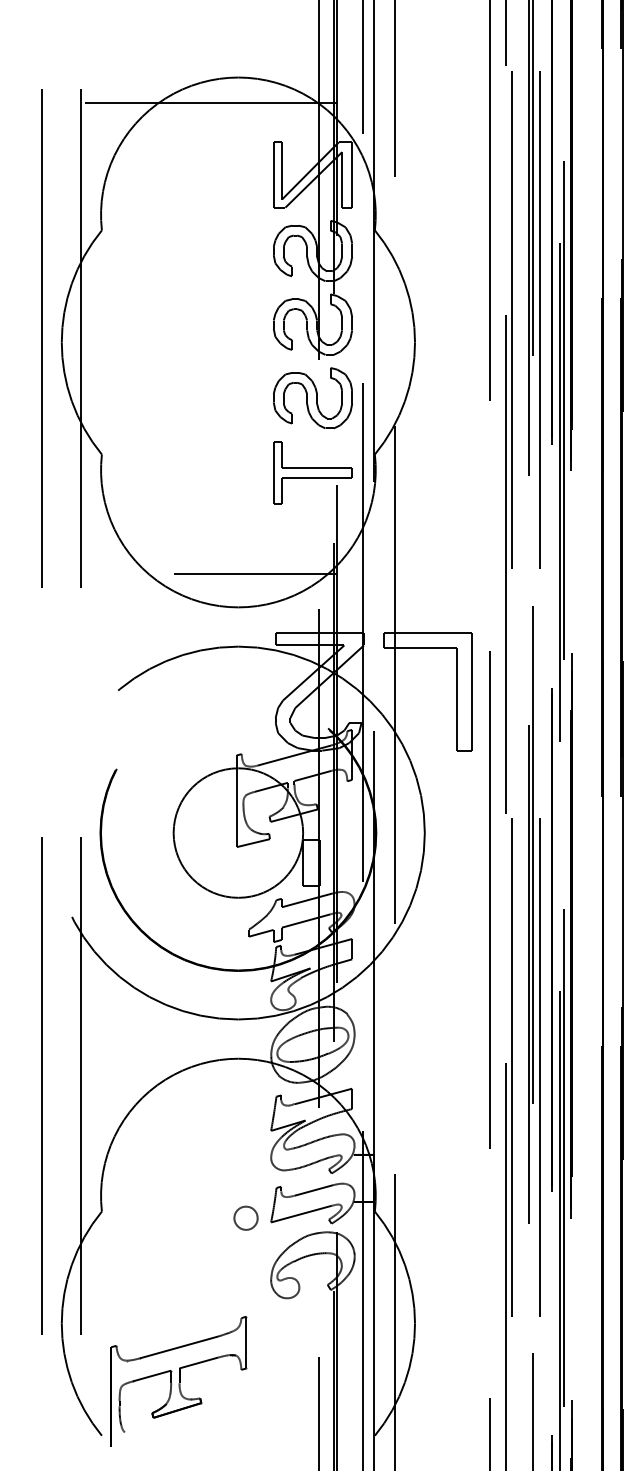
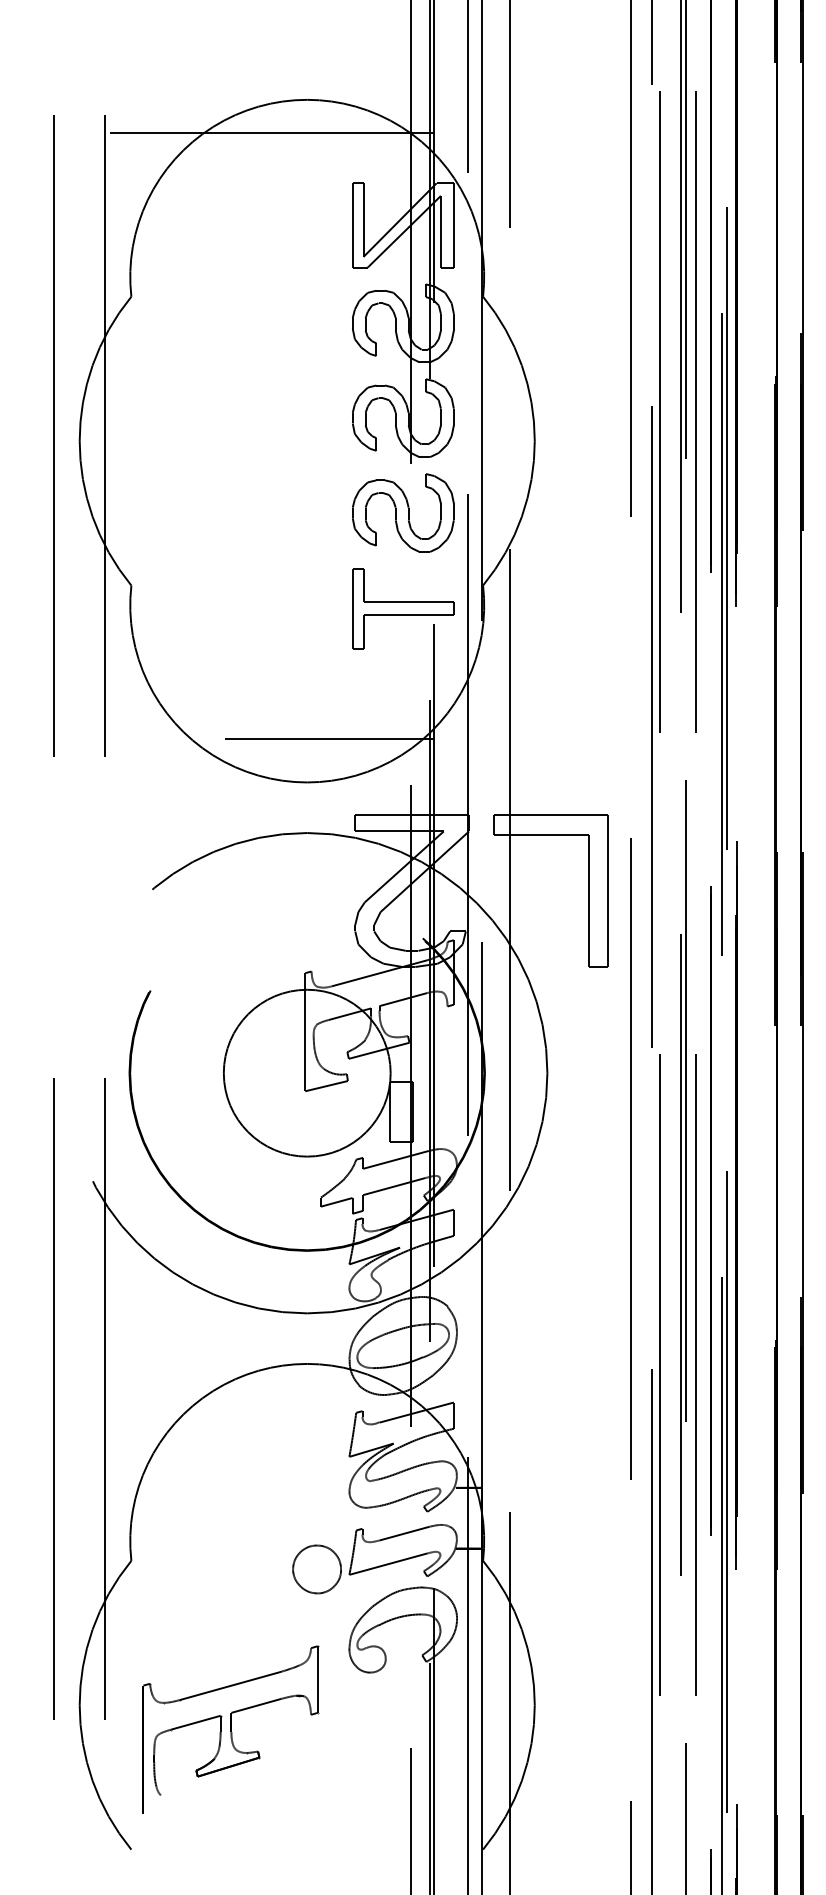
part: (245, 1218) -> (316, 1569), size x1.6
part: (178, 1381) -> (230, 1729), moved

